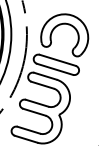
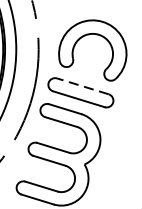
line: (57, 60) -> (82, 86), solid -> dashed

